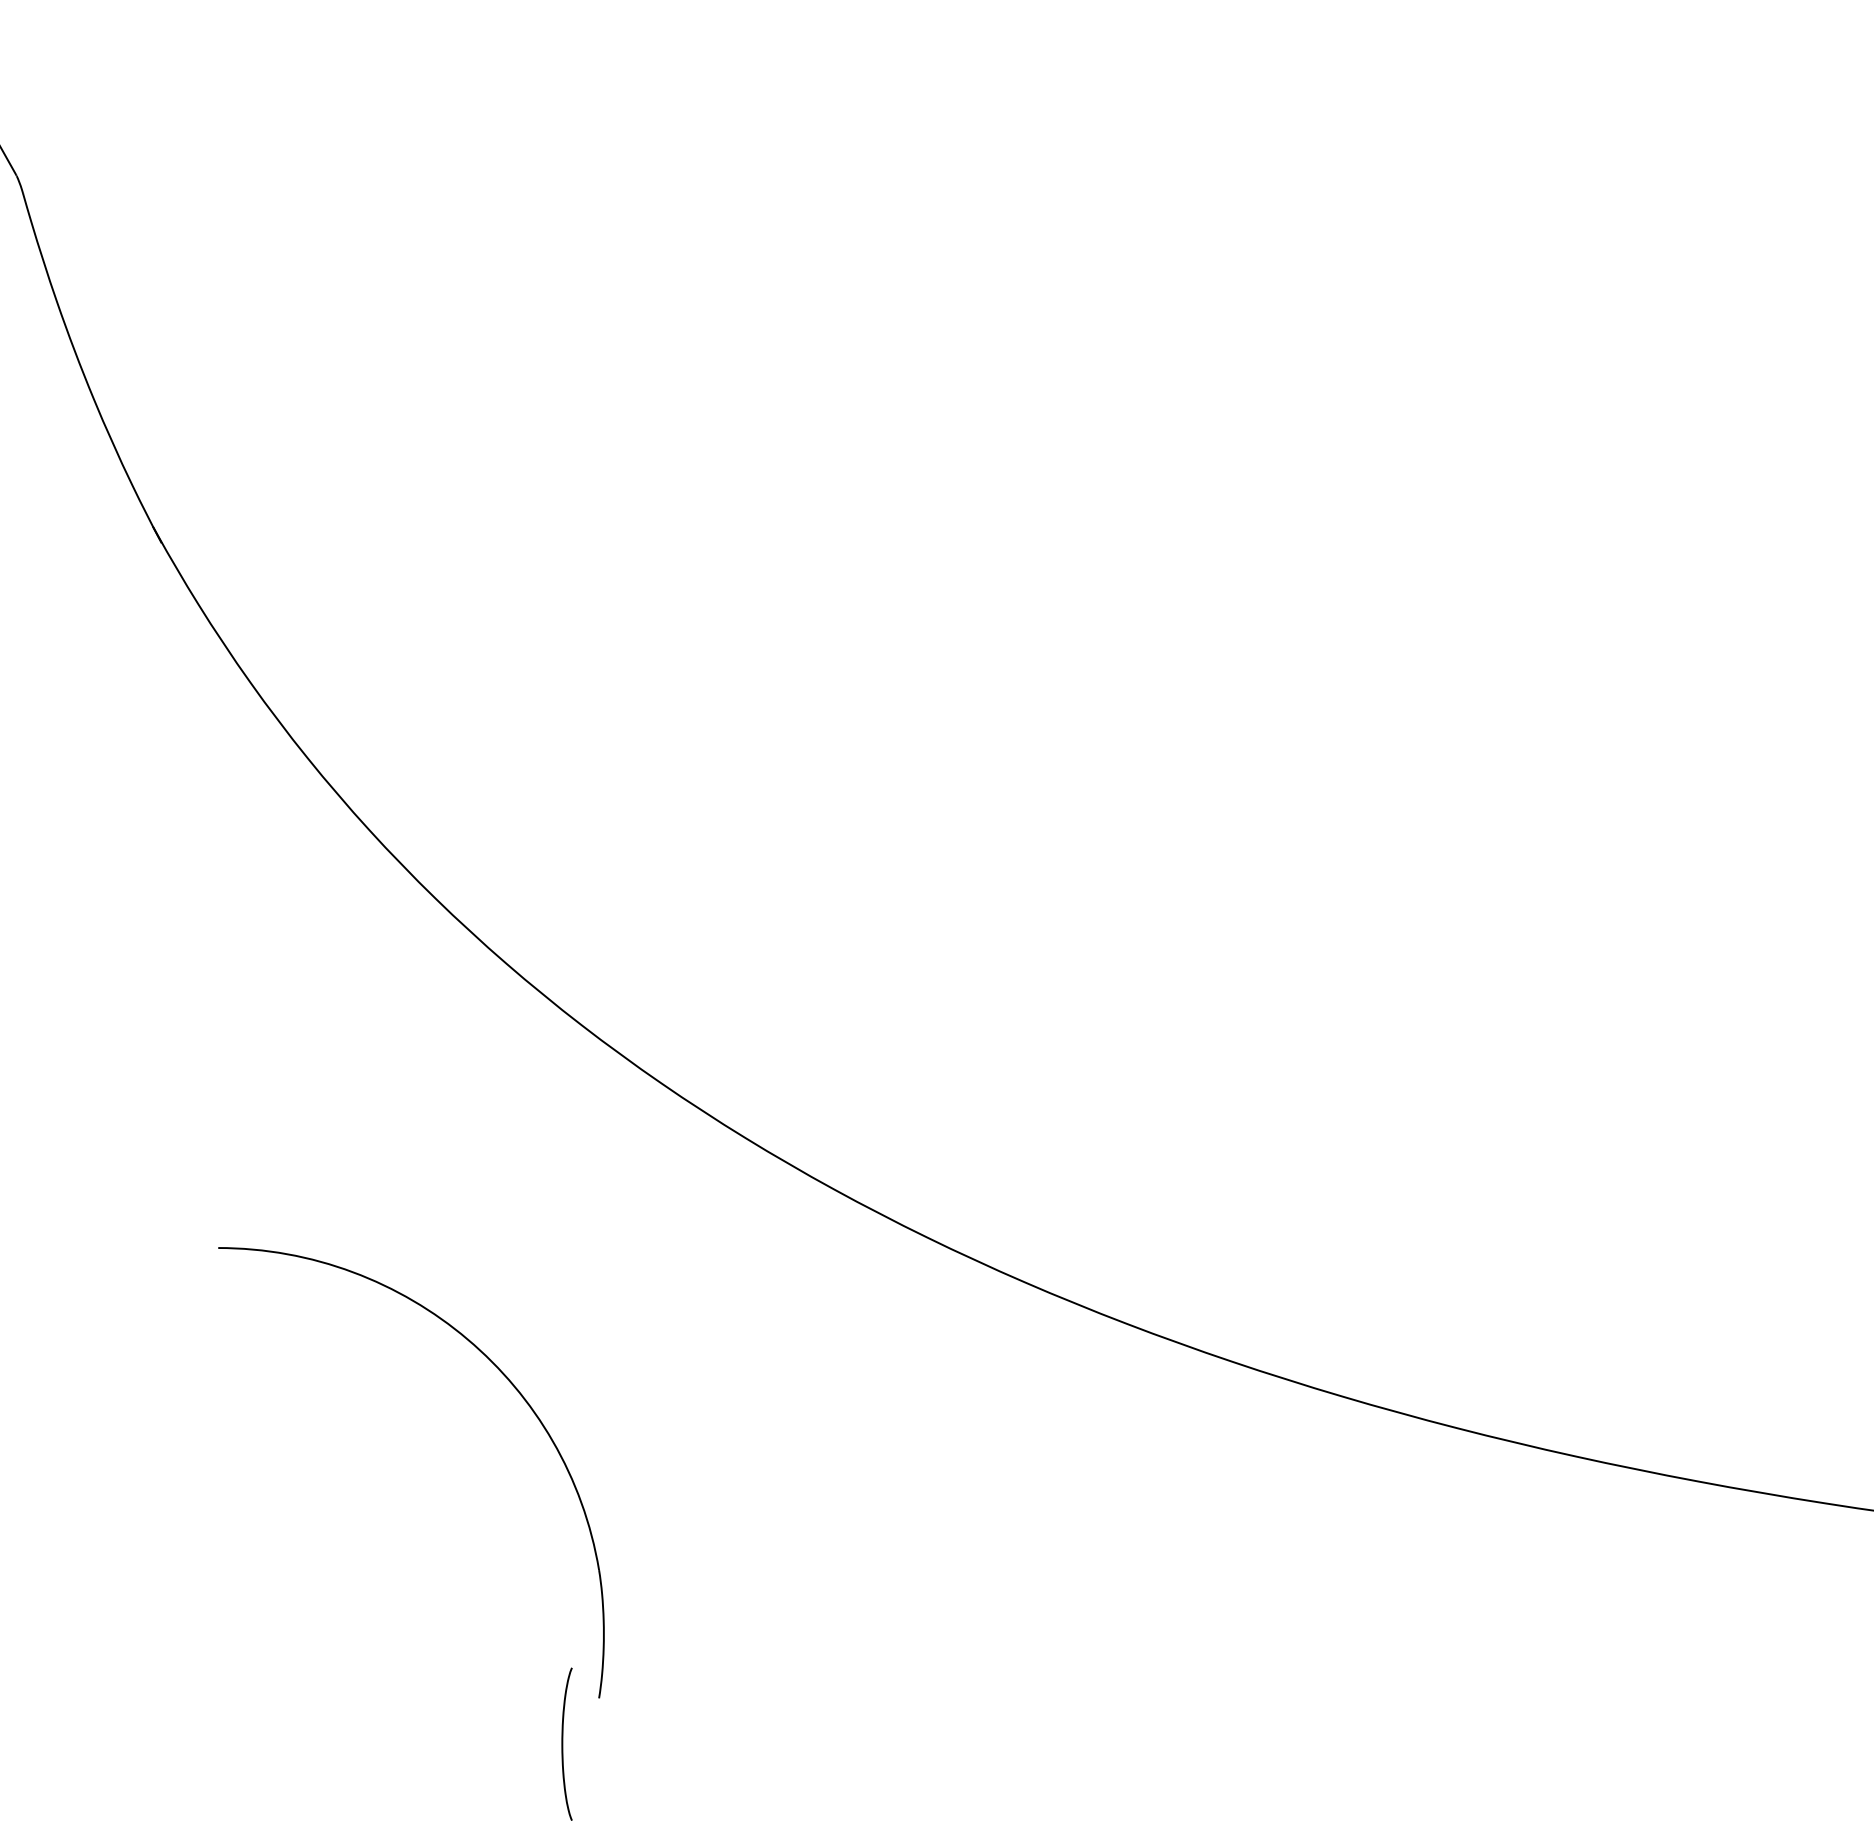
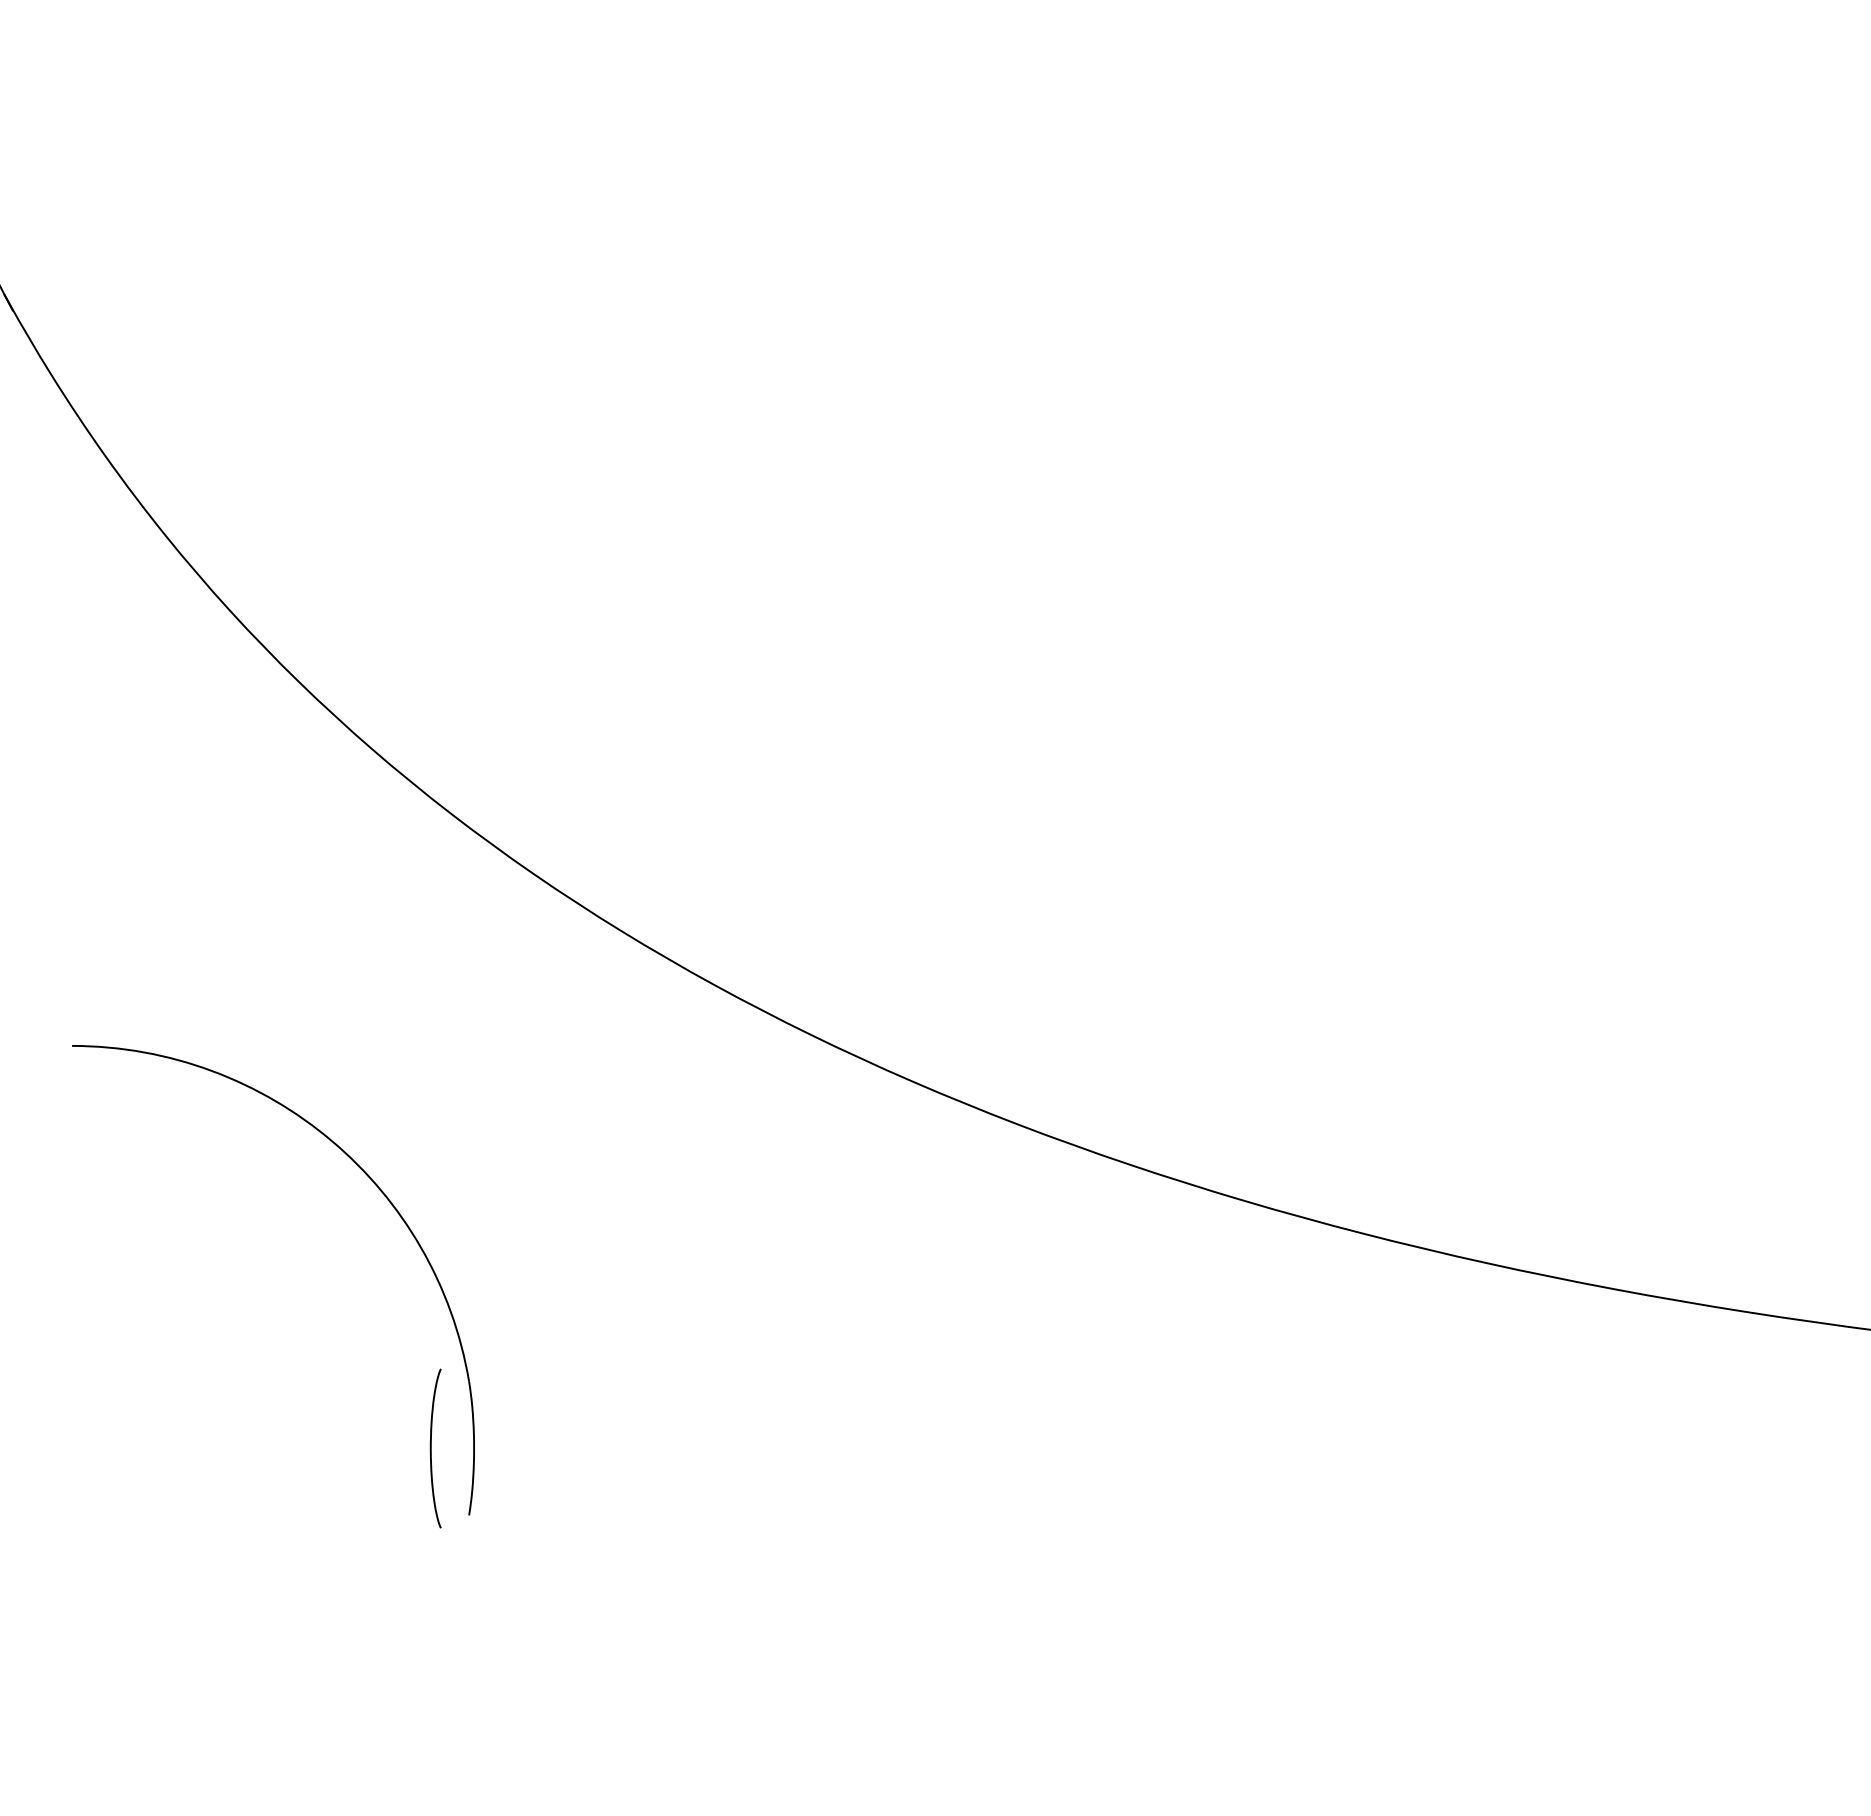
curve: (563, 1743) -> (432, 1447), moved

